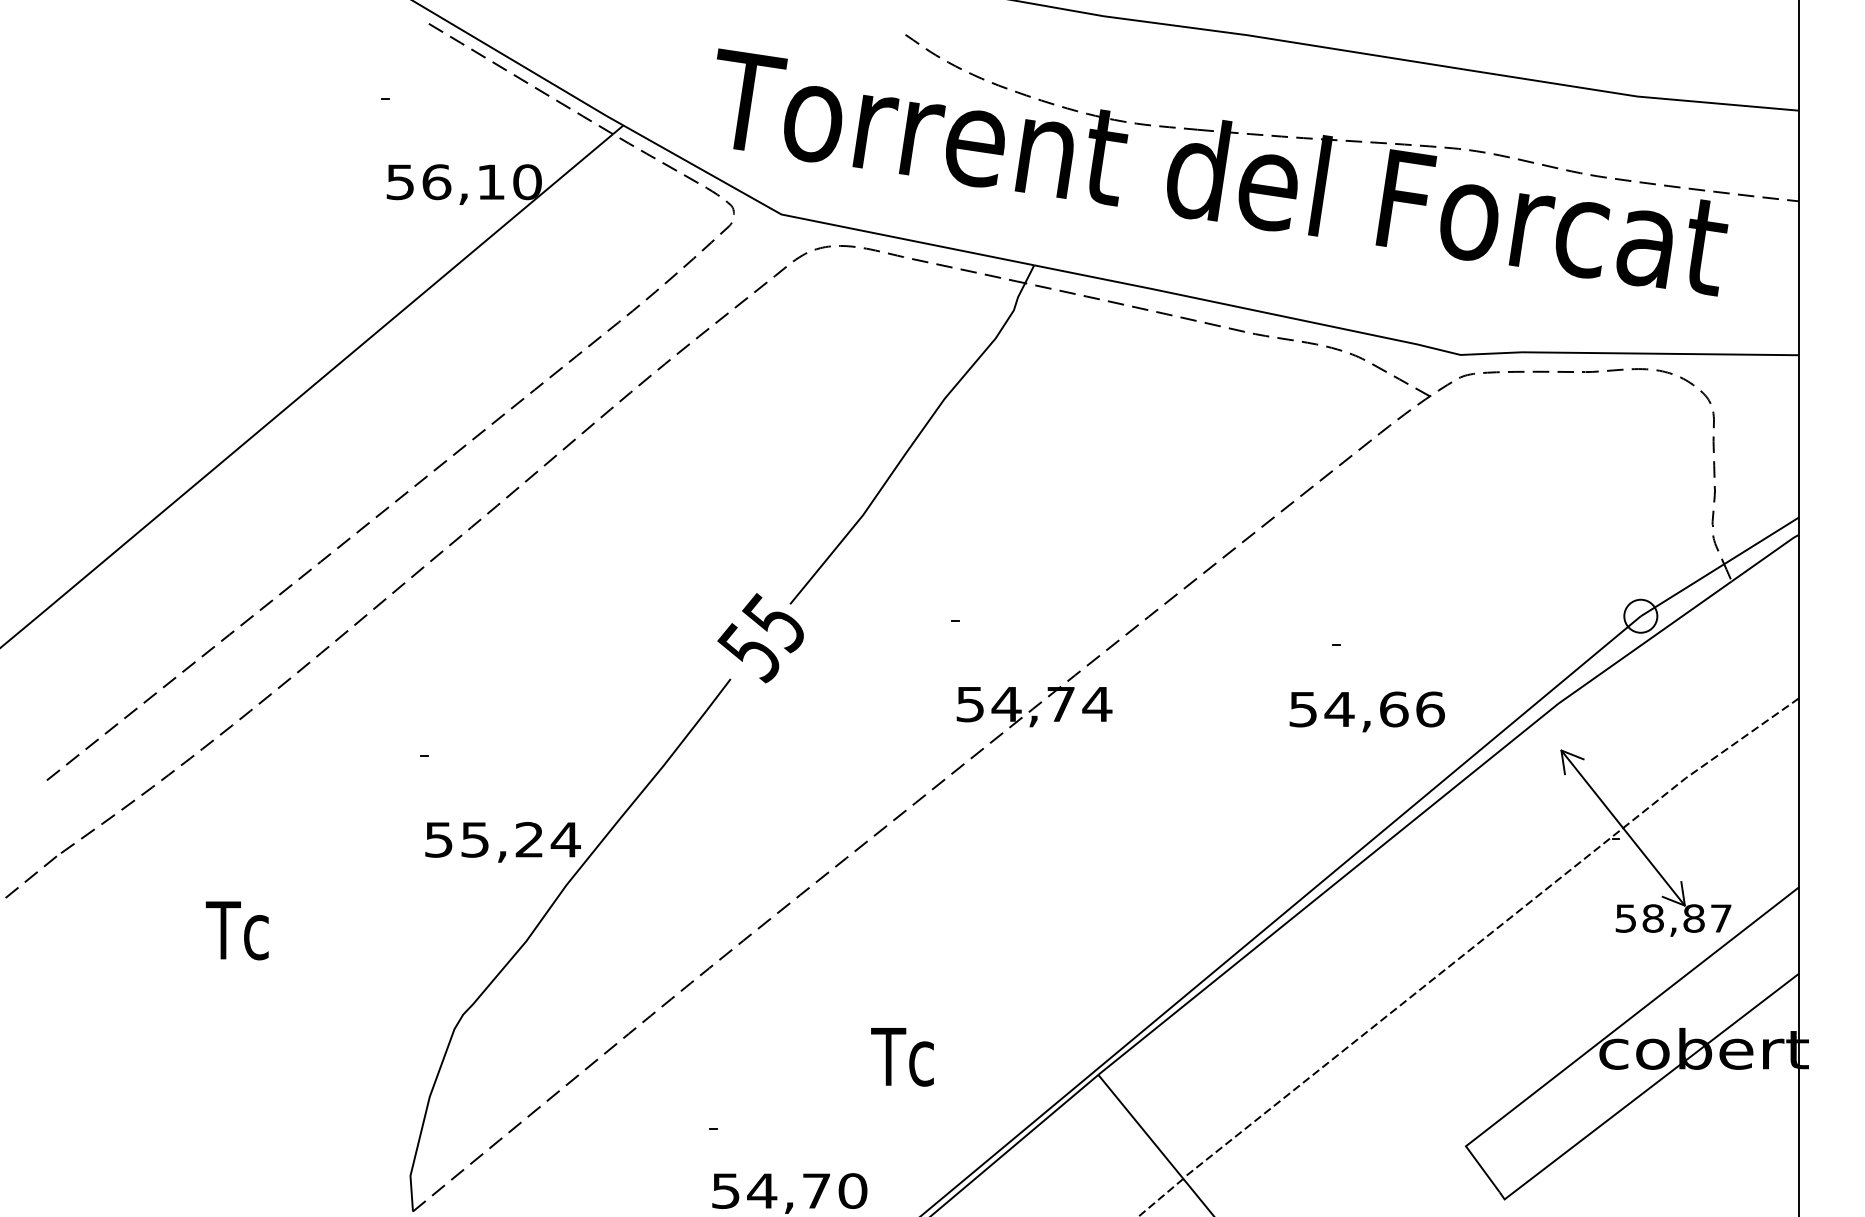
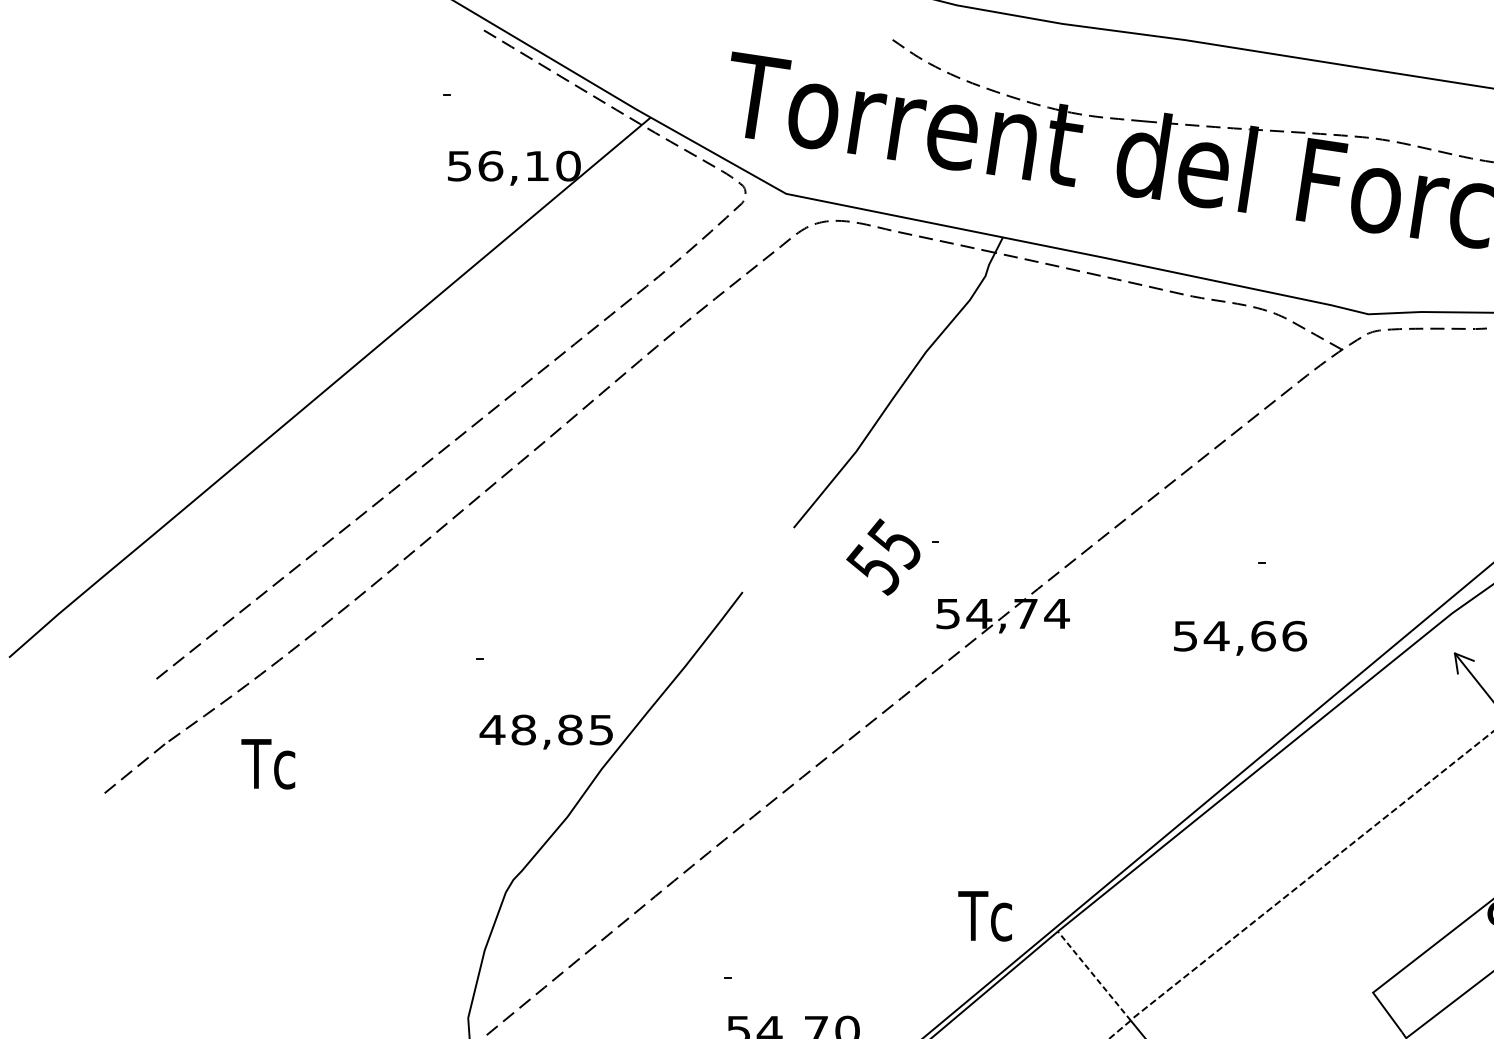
text: (760, 638) -> (883, 557), moved
text: (1366, 711) -> (1239, 637), moved
text: (501, 839) -> (546, 729), 55,24 -> 48,85
text: (237, 930) -> (268, 763), moved
text: (902, 1057) -> (985, 916), moved
line: (1140, 1126) -> (1094, 975), solid -> dashed

